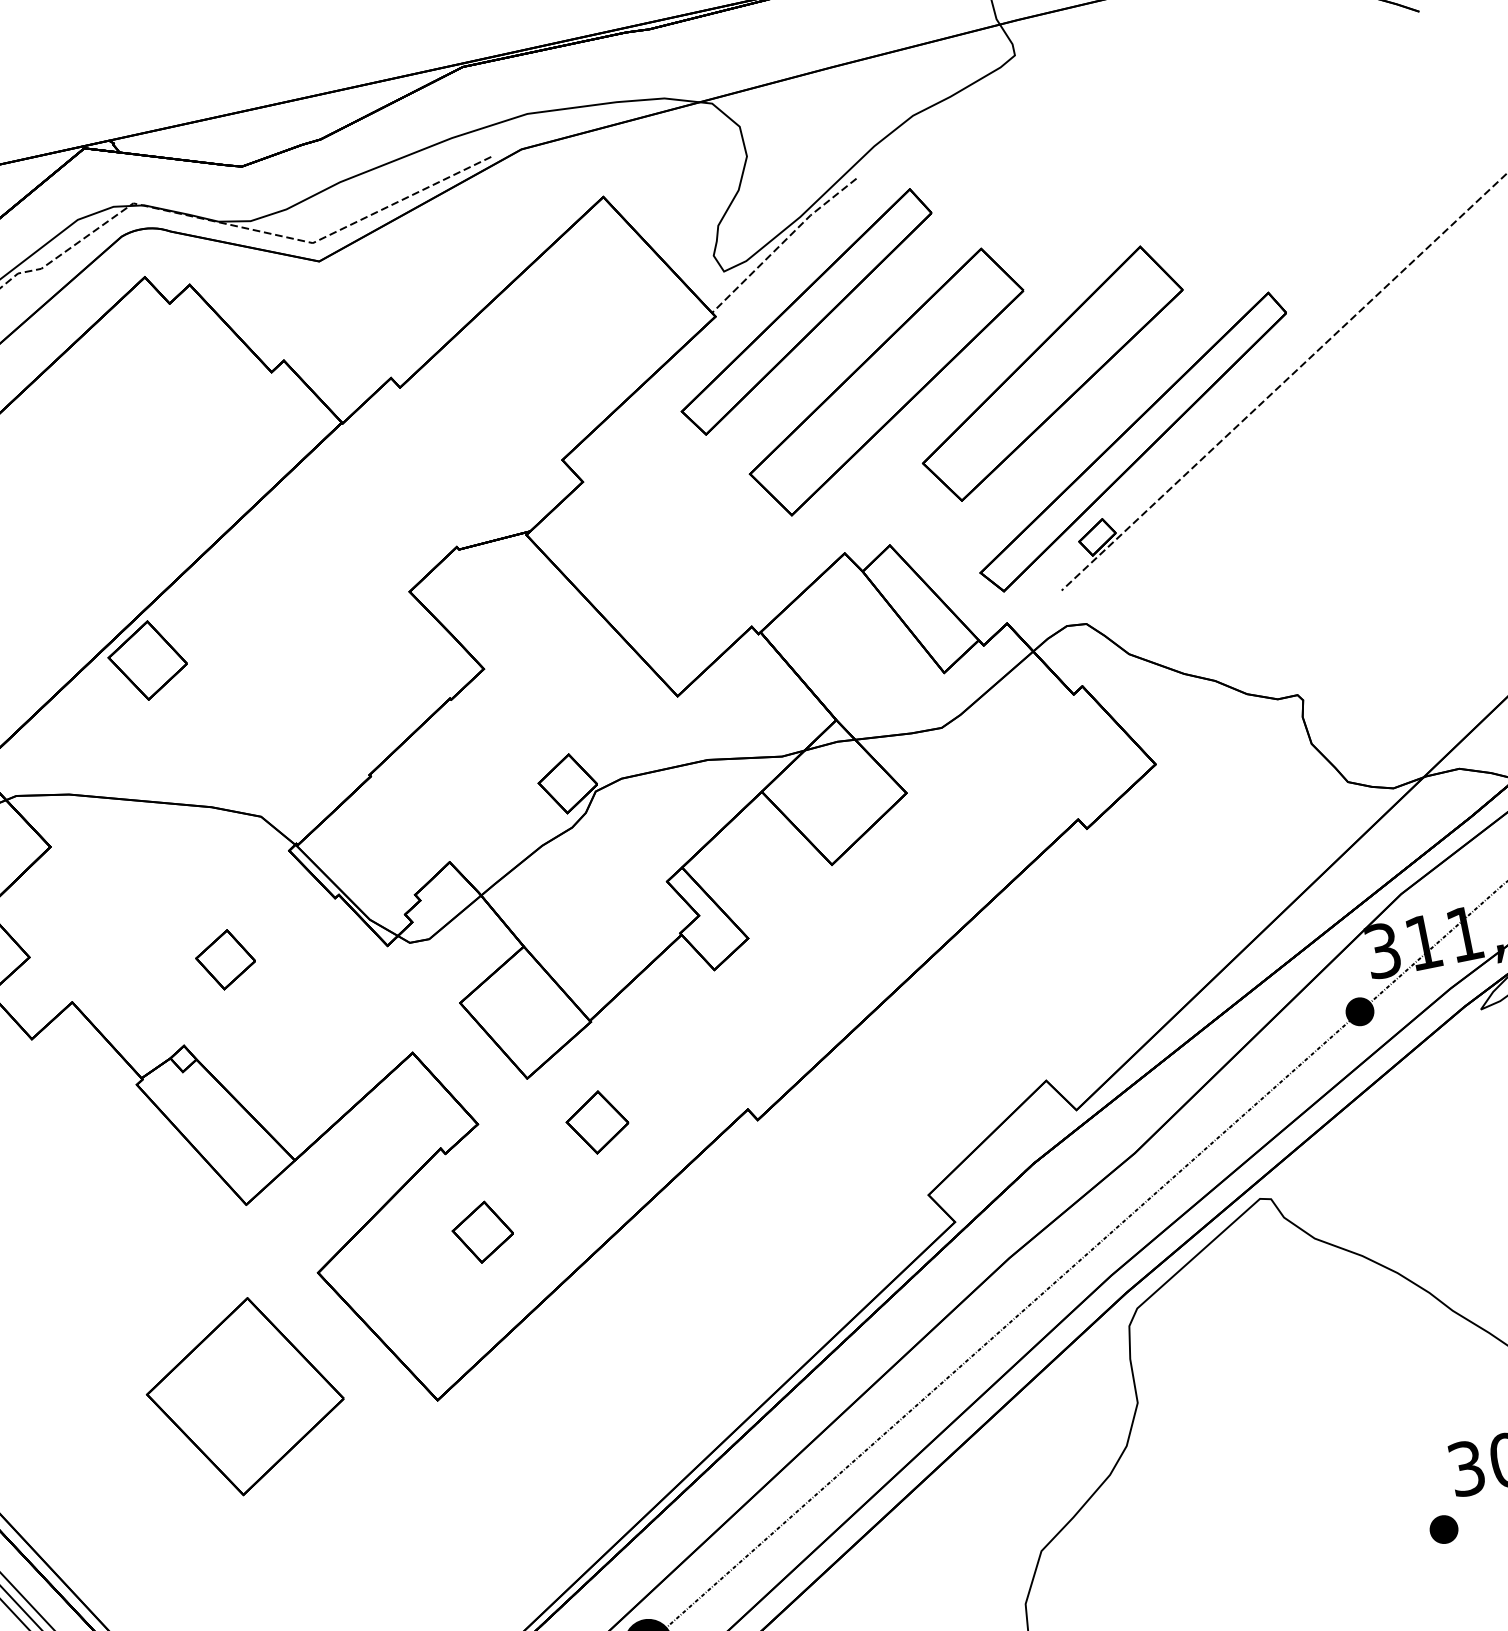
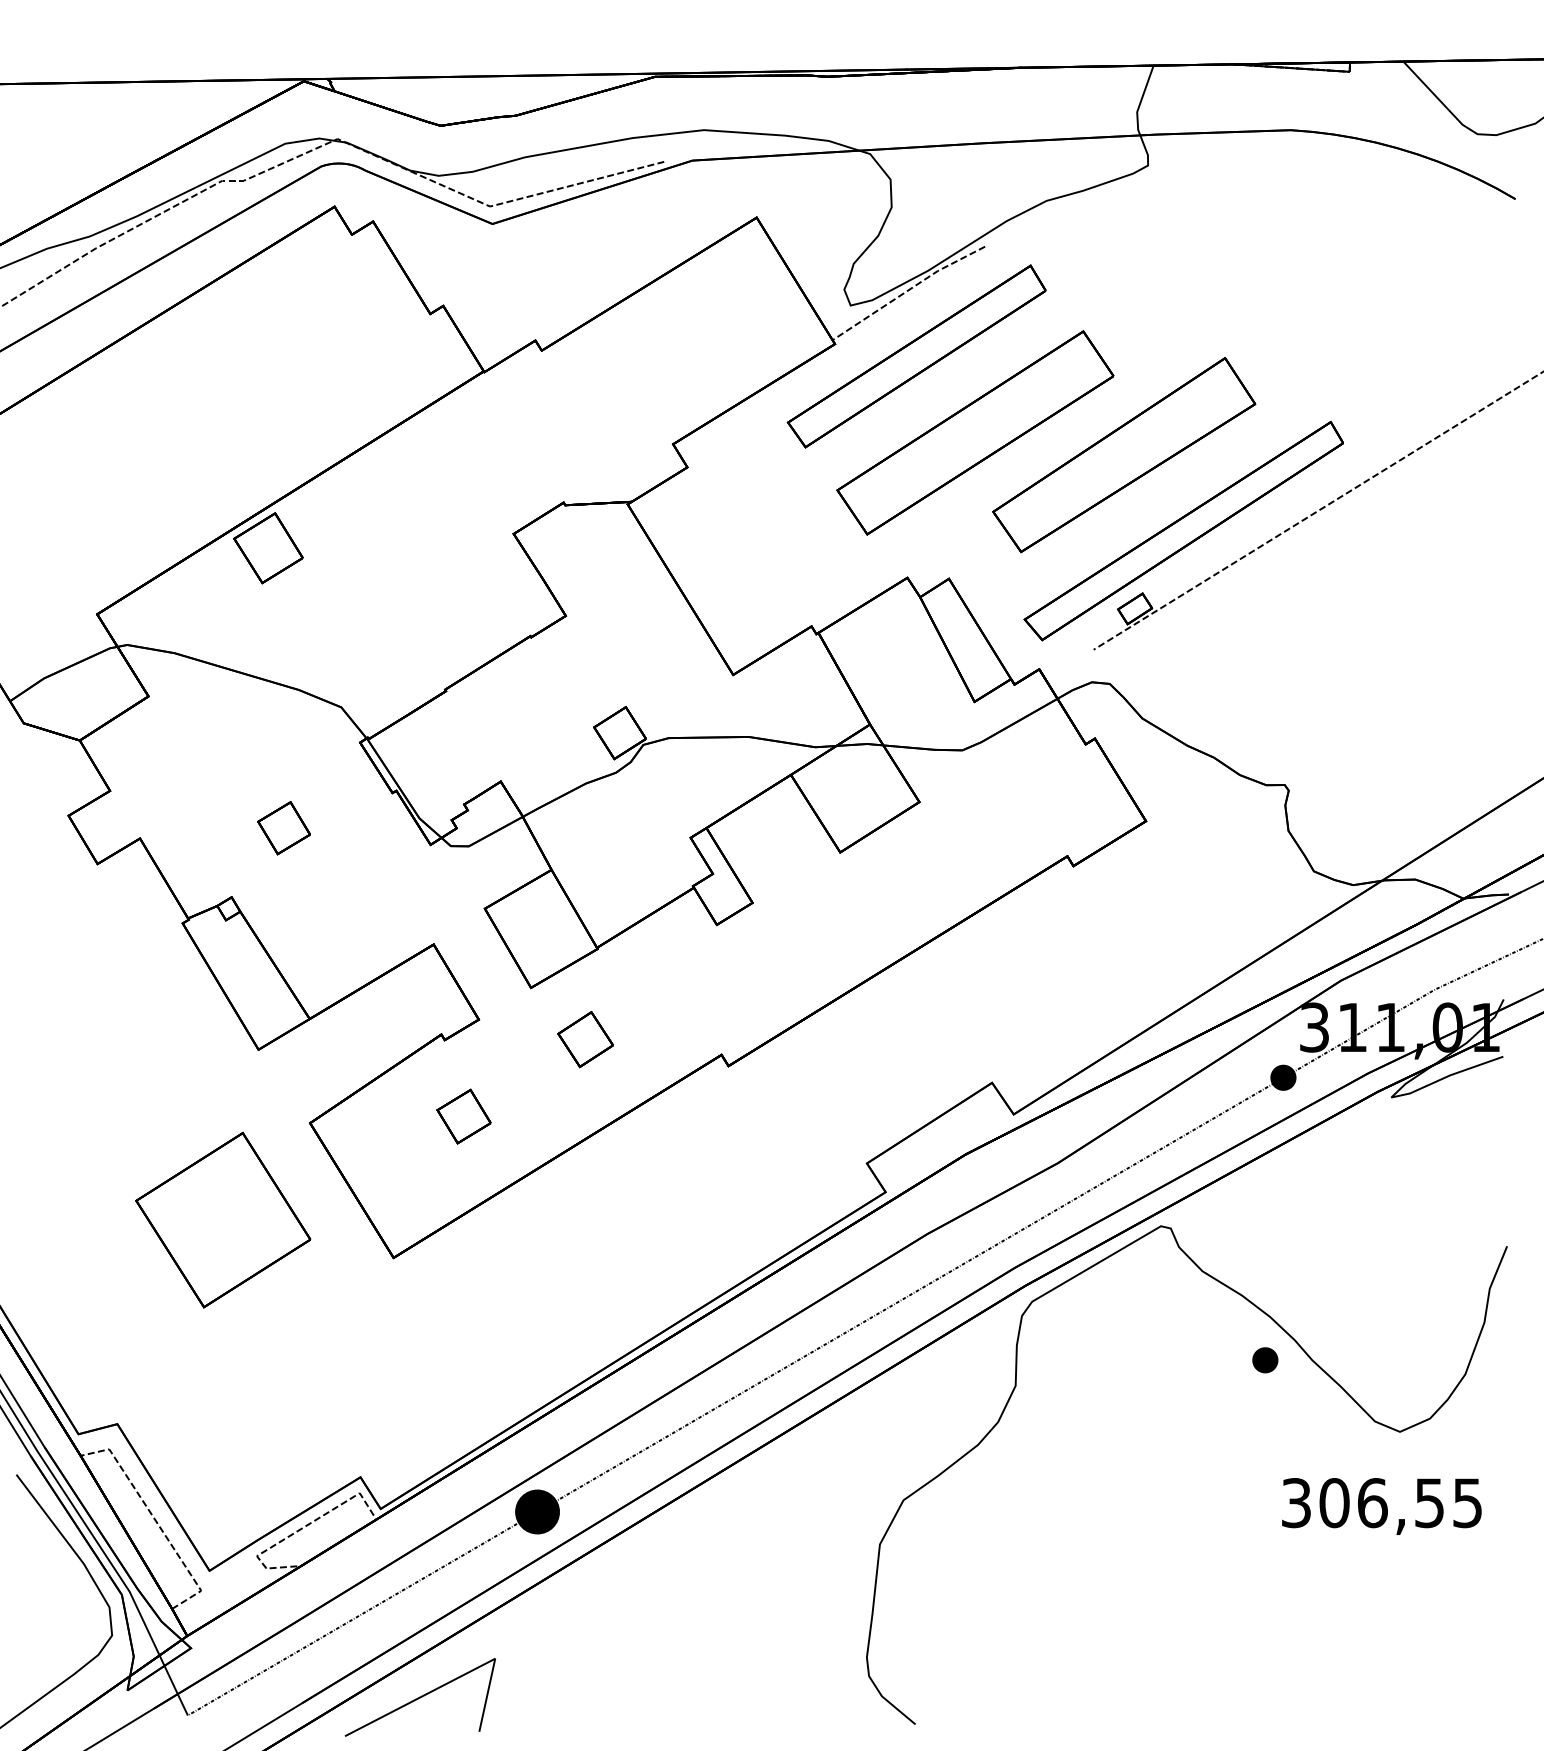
part: (1444, 1529) -> (1265, 1360), moved

